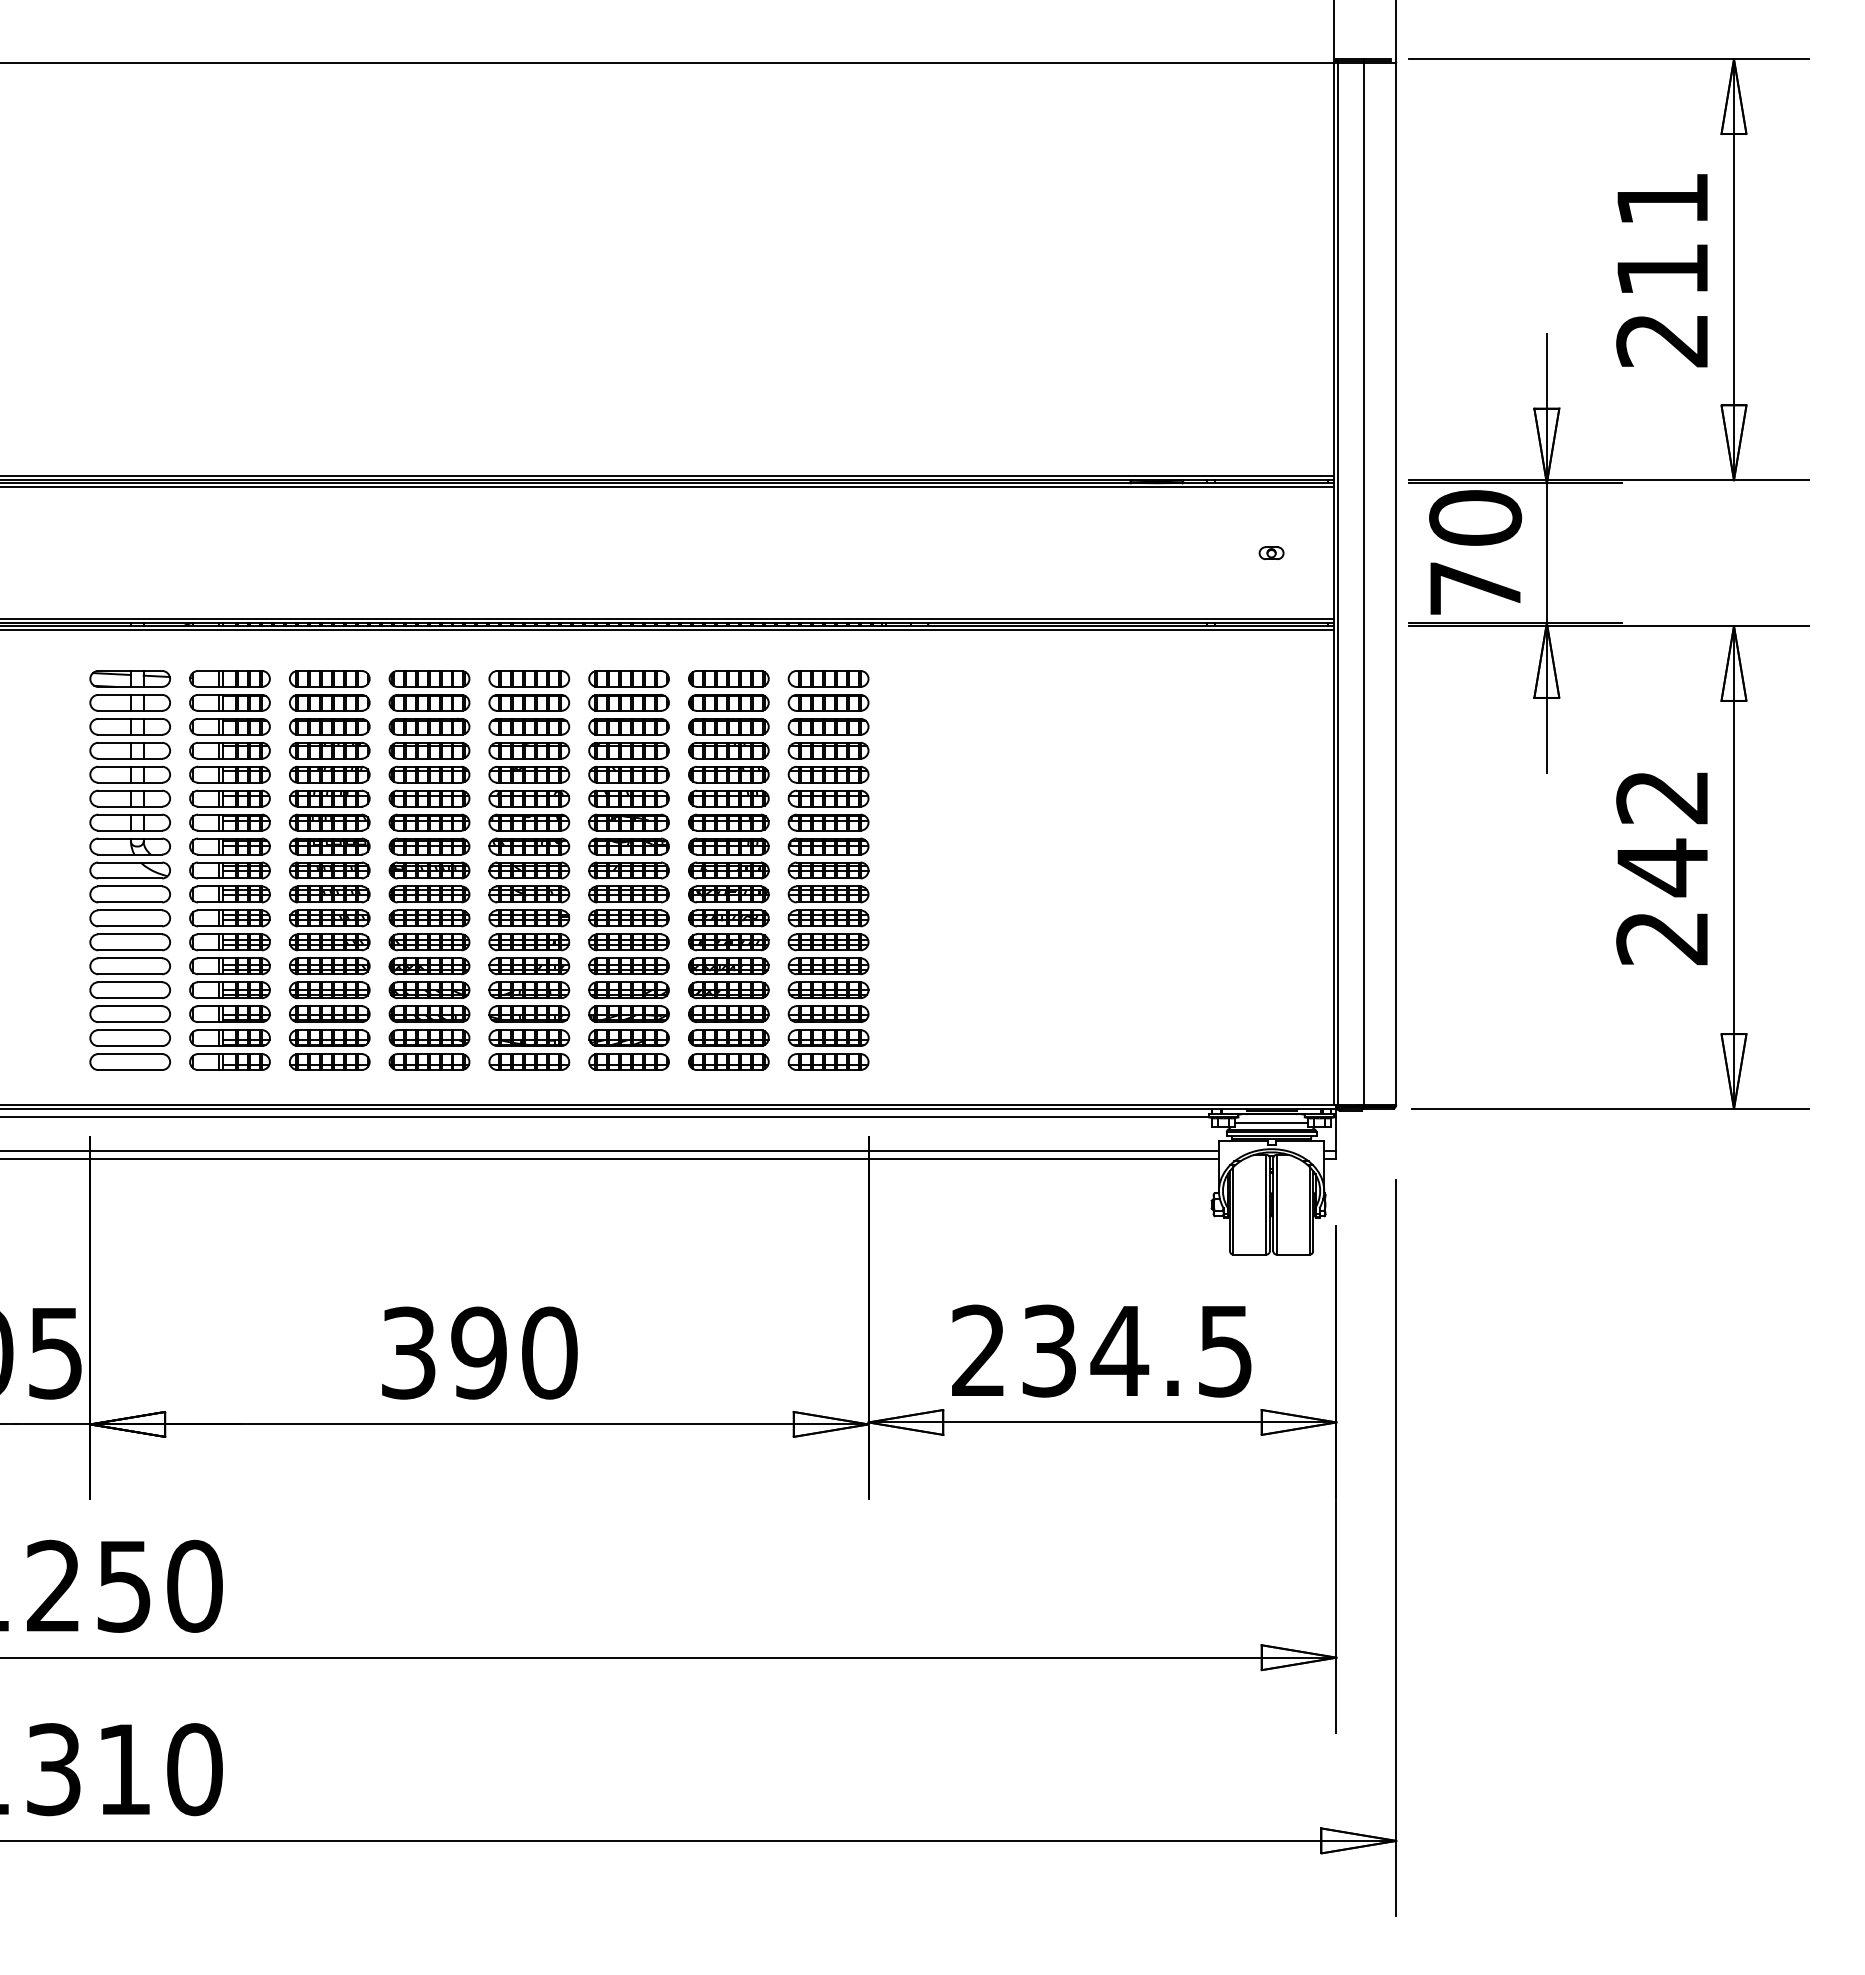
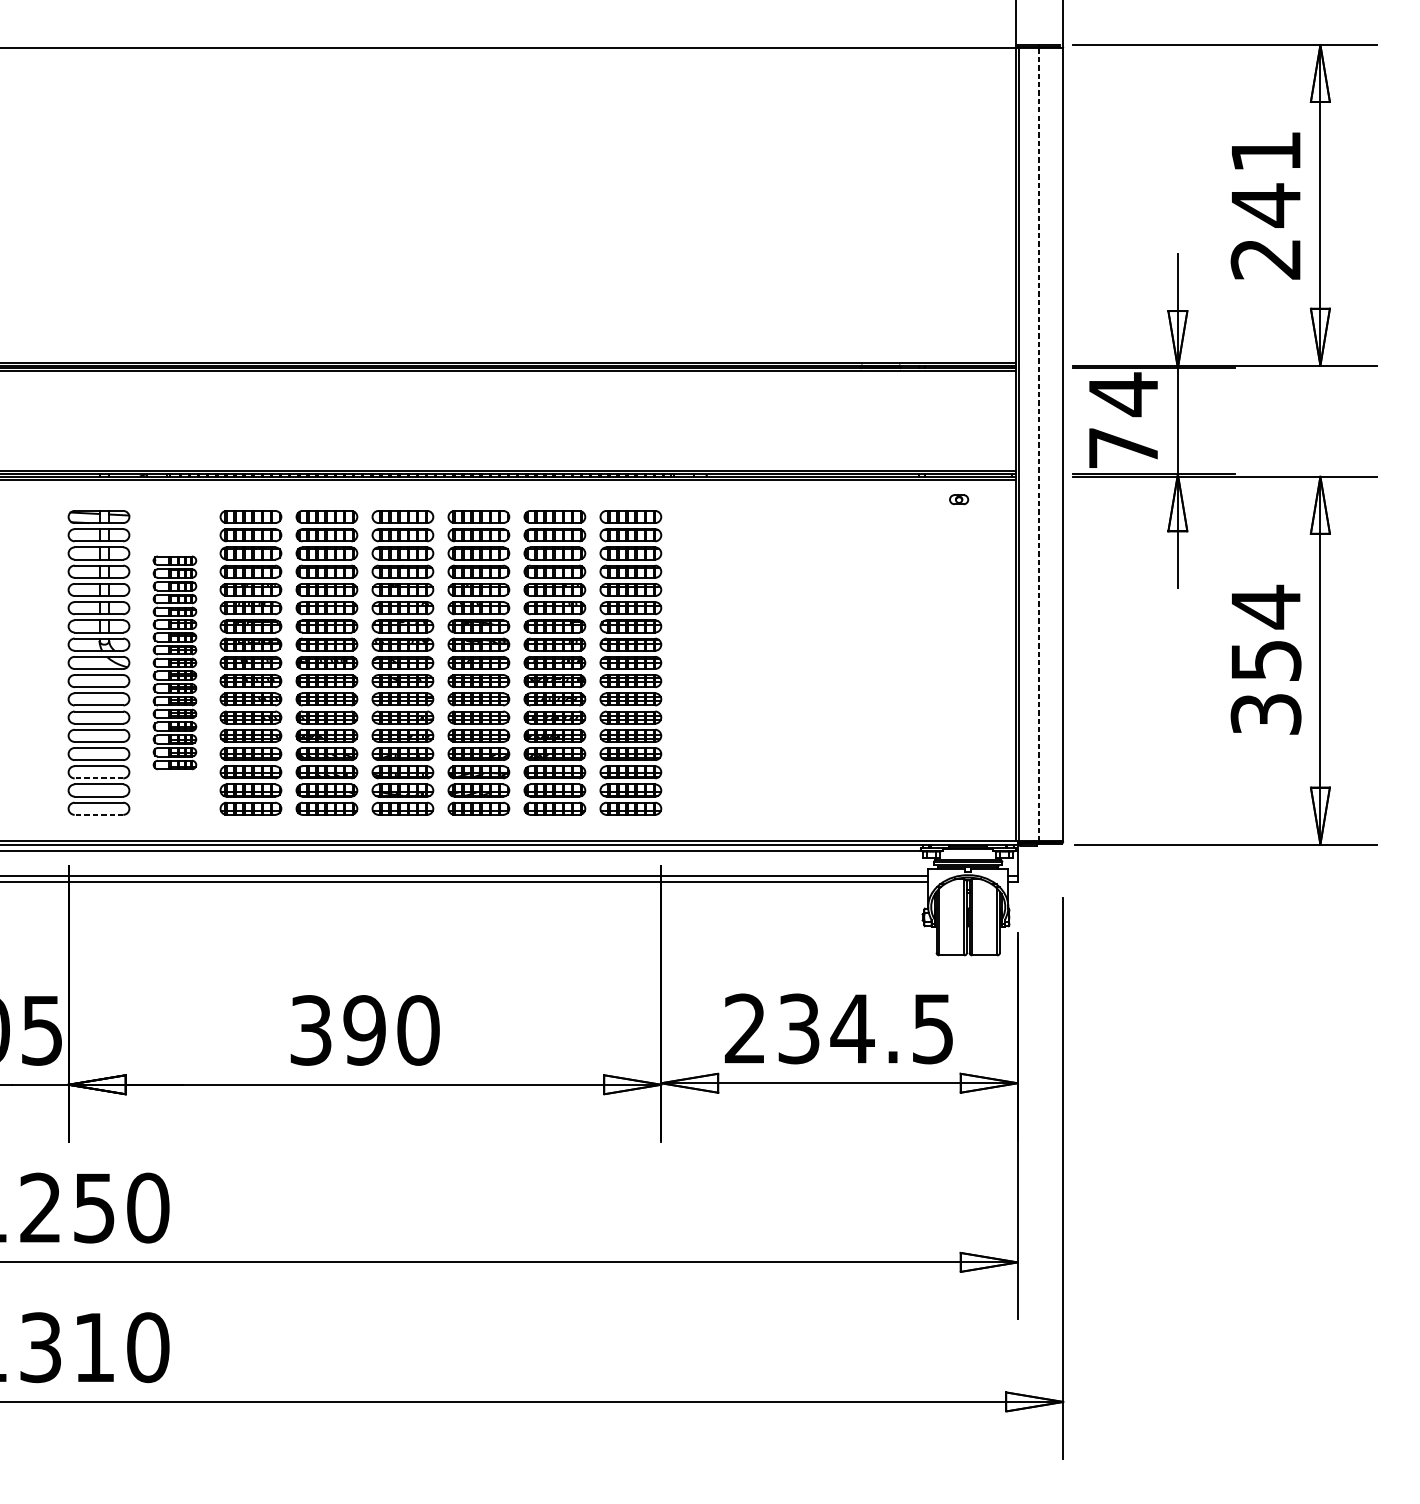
text: (1662, 269) -> (1265, 205), 211 -> 241
text: (1475, 518) -> (1123, 394), 70 -> 74
part: (1271, 553) -> (959, 499), moved
line: (1364, 584) -> (1039, 445), solid -> dashed
text: (1662, 866) -> (1265, 659), 242 -> 354
part: (229, 870) -> (174, 662), size x0.7
line: (130, 1022) -> (99, 778), solid -> dashed
line: (130, 1070) -> (99, 815), solid -> dashed
line: (1271, 1122) -> (968, 854), removed

